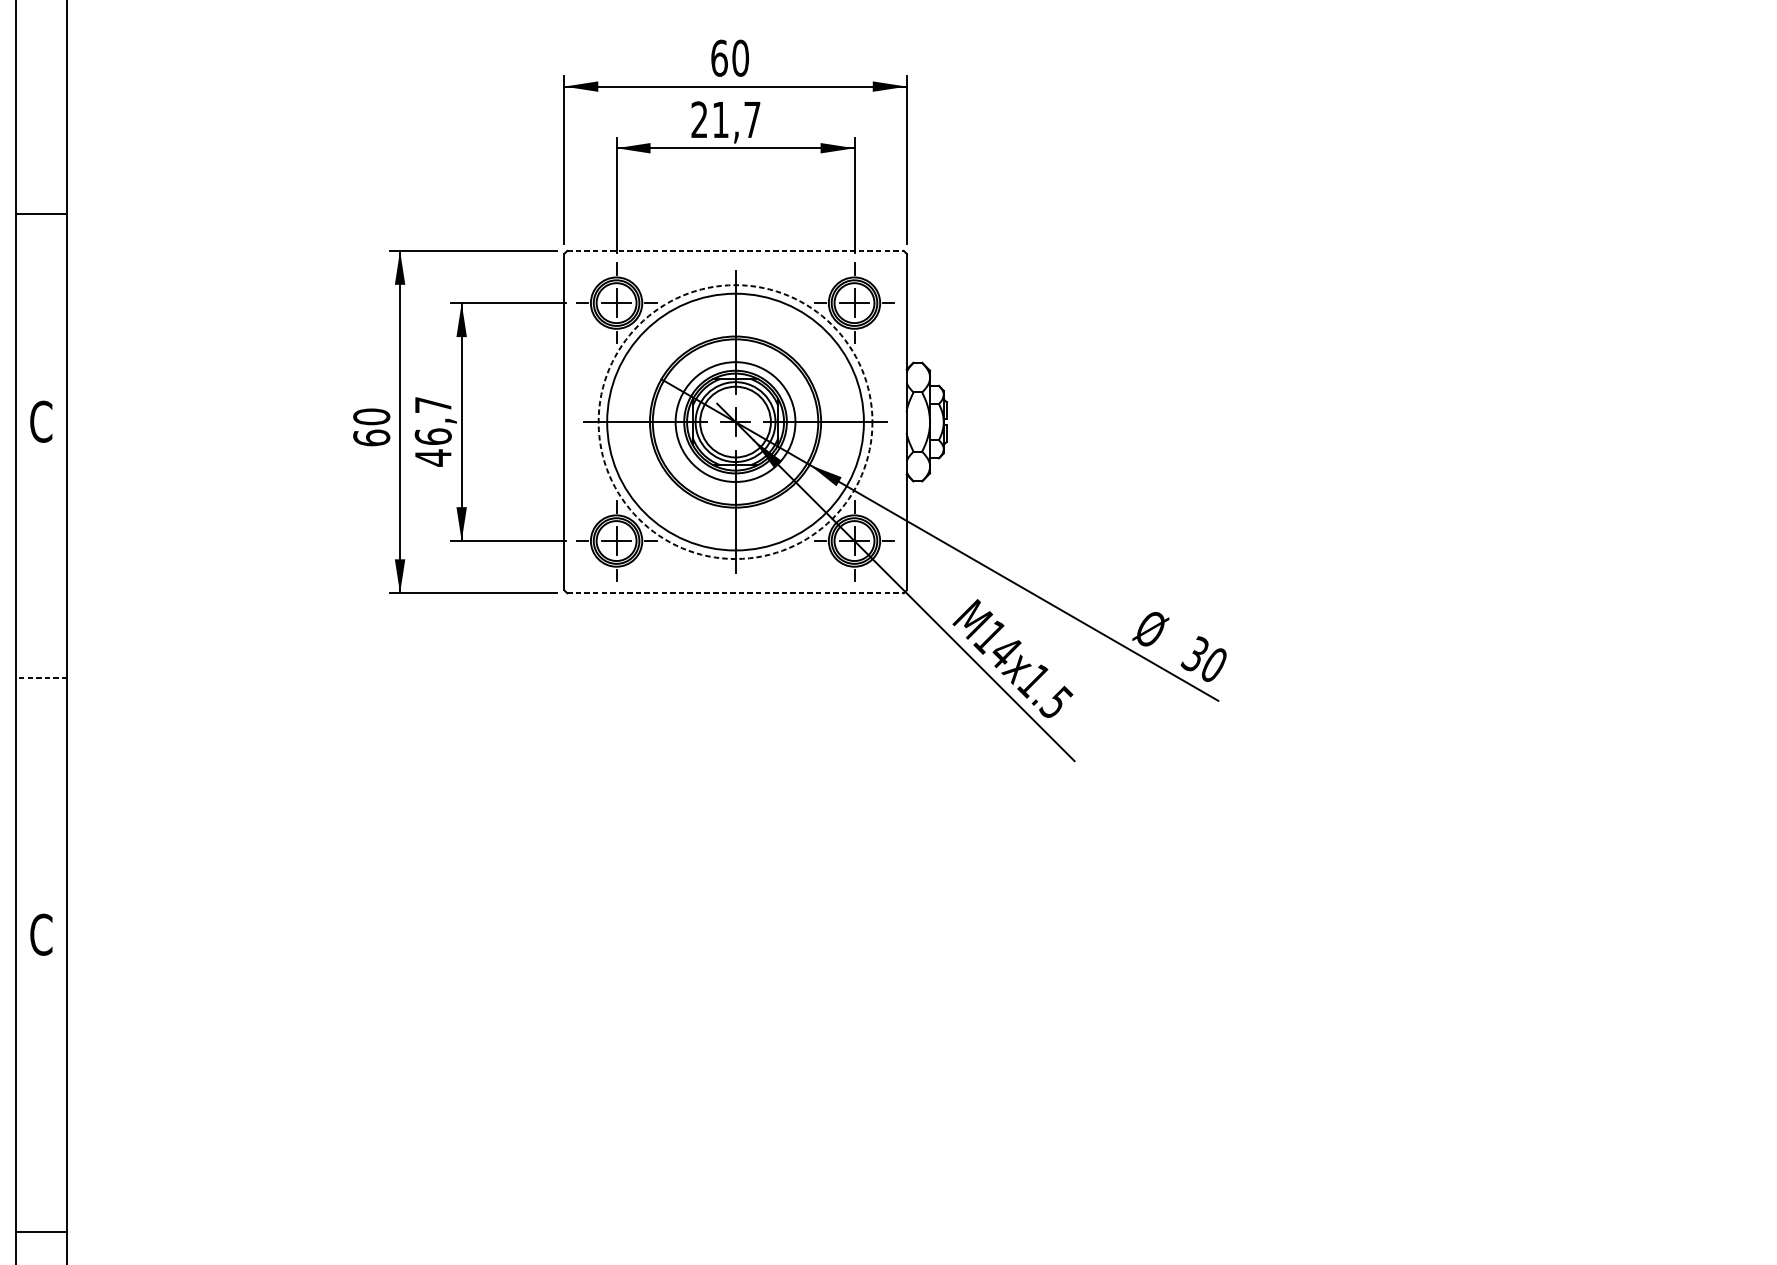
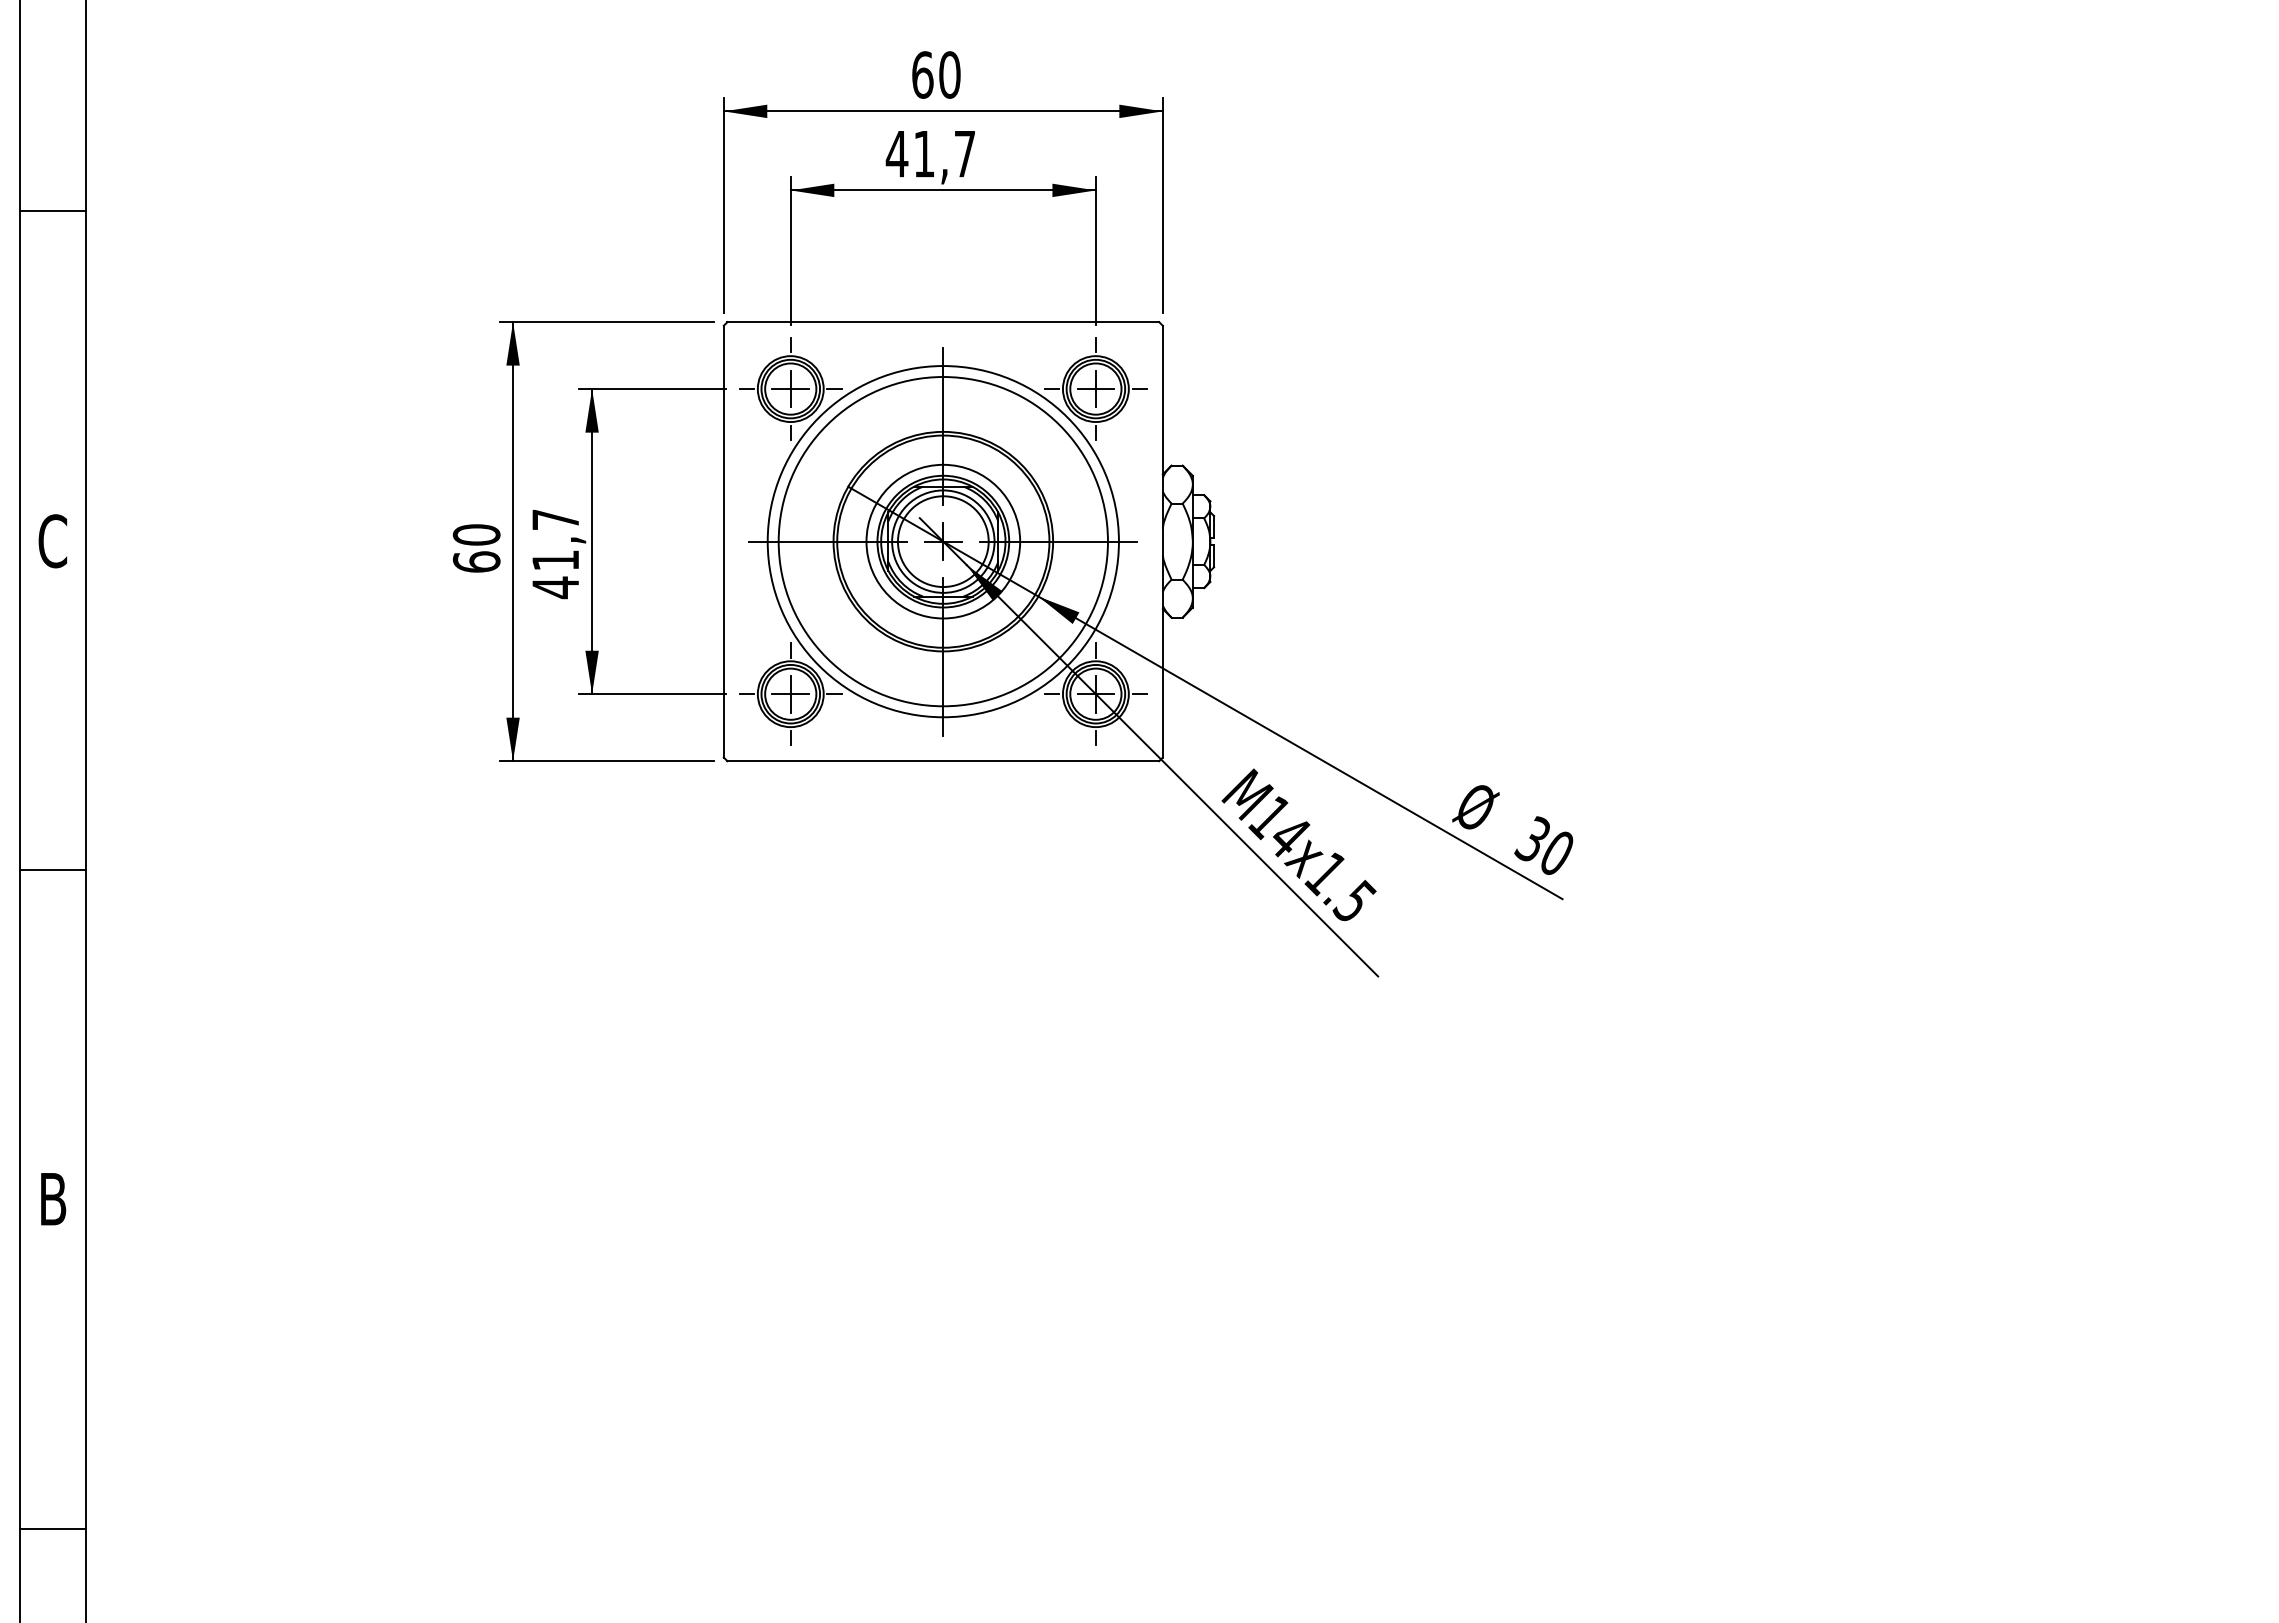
text: (699, 119) -> (896, 153), 21,7 -> 41,7
line: (41, 213) -> (53, 211), moved
line: (735, 251) -> (943, 322), dashed -> solid
circle: (734, 421) -> (942, 541), dashed -> solid
text: (433, 436) -> (555, 559), 46,7 -> 41,7
line: (735, 593) -> (943, 761), dashed -> solid
line: (41, 678) -> (53, 870), dashed -> solid
text: (40, 935) -> (52, 1199), C -> B
line: (41, 1232) -> (53, 1528), moved

